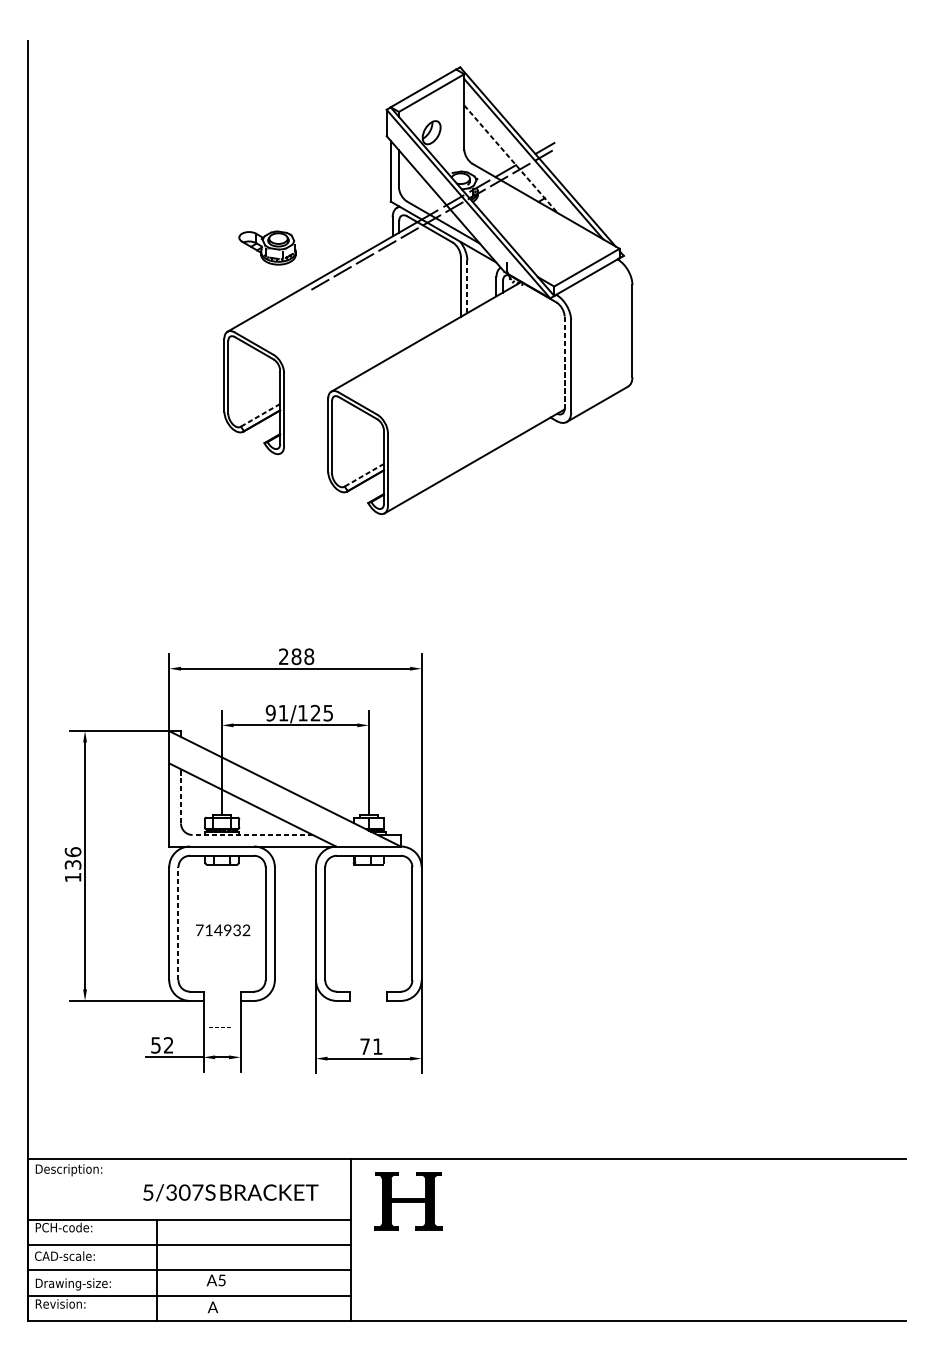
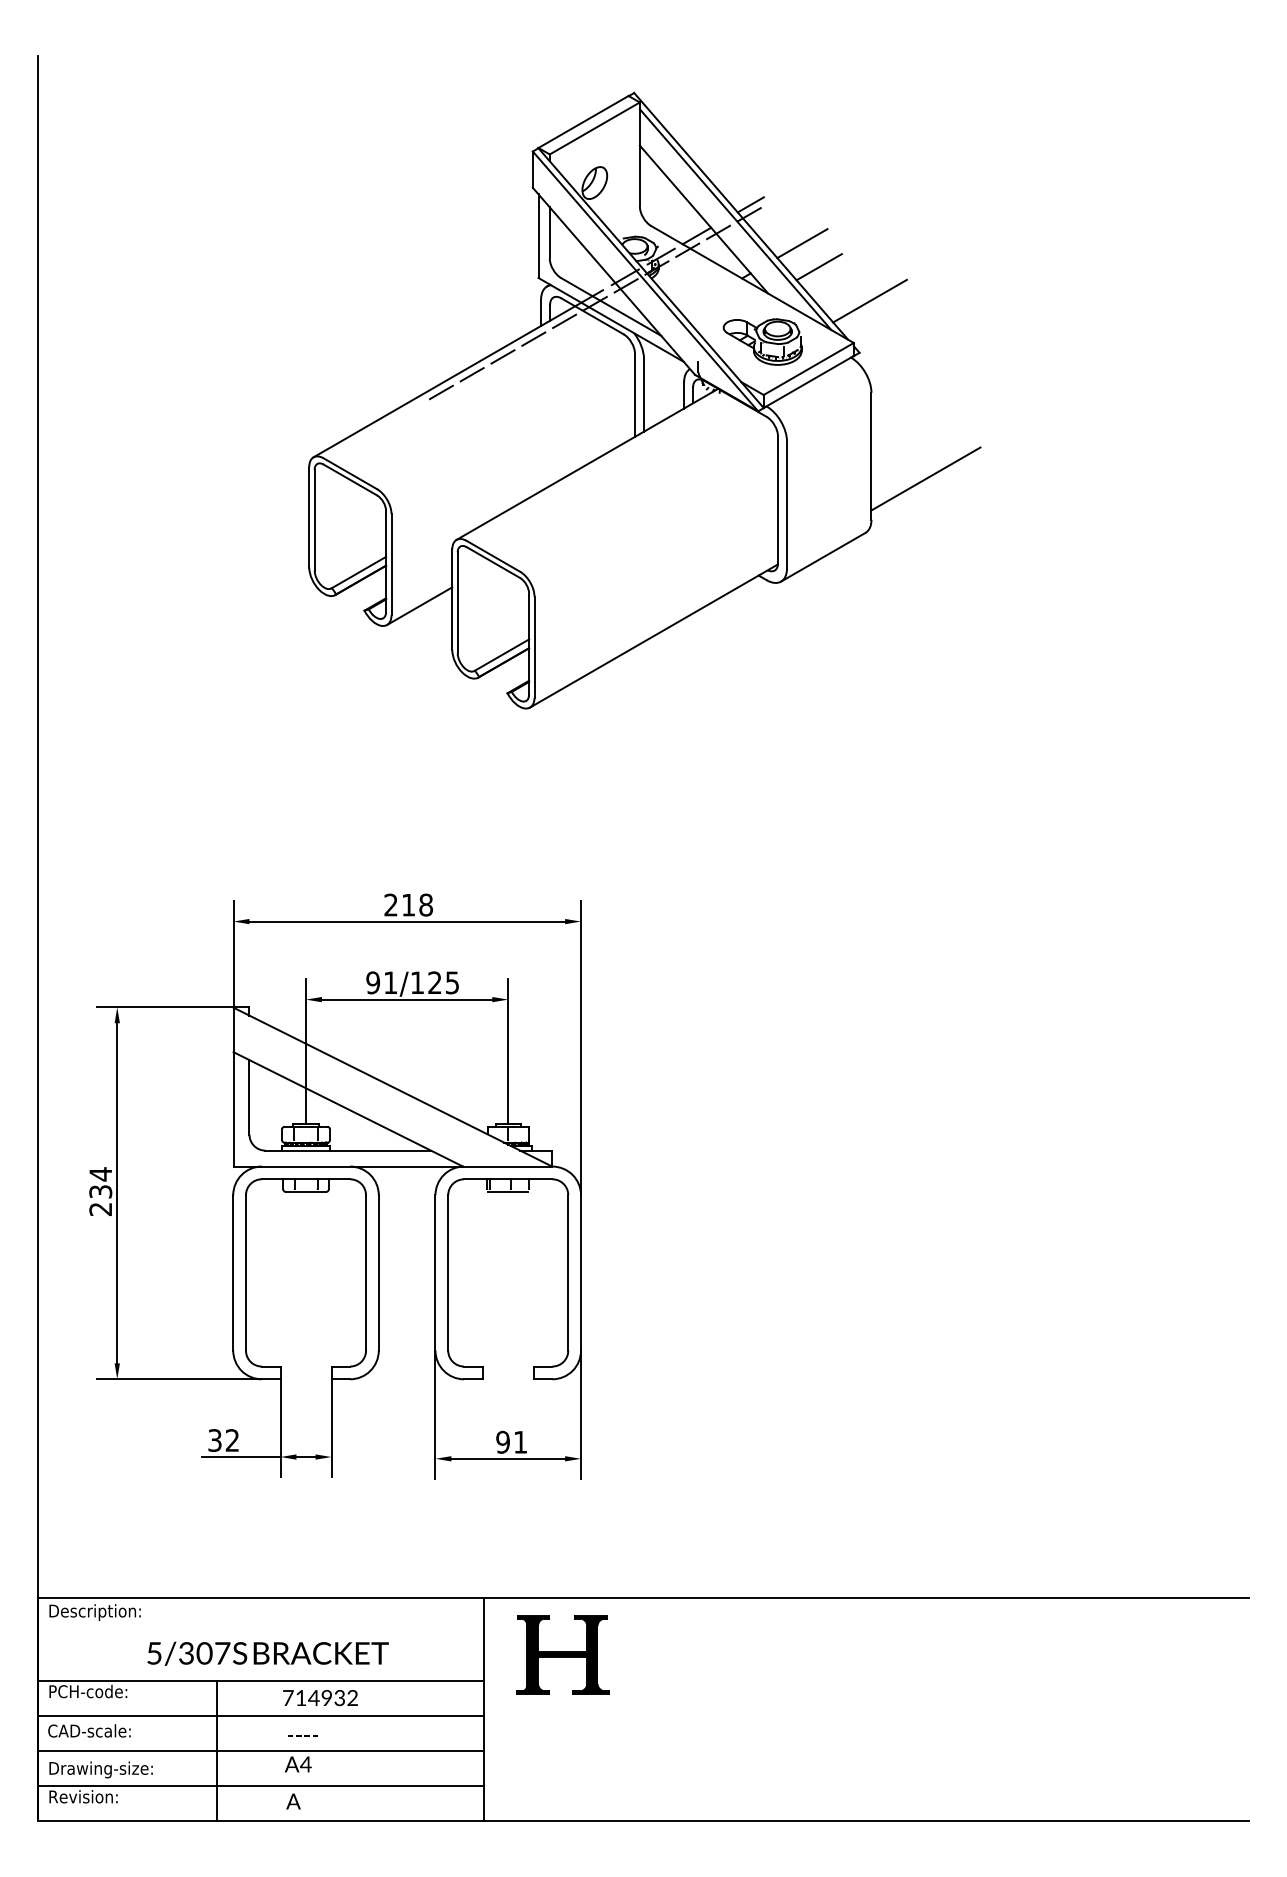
line: (511, 159) -> (704, 219), dashed -> solid
line: (582, 176) -> (802, 243), added
line: (594, 193) -> (818, 267), added
line: (631, 217) -> (869, 300), added
part: (267, 247) -> (762, 341), moved
line: (467, 286) -> (644, 394), dashed -> solid
line: (671, 347) -> (925, 478), added
line: (564, 363) -> (778, 500), dashed -> solid
line: (260, 415) -> (358, 572), dashed -> solid
line: (304, 440) -> (419, 606), added
line: (363, 475) -> (501, 655), dashed -> solid
text: (296, 656) -> (408, 904), 288 -> 218
line: (181, 795) -> (249, 1096), dashed -> solid
line: (252, 834) -> (348, 1150), dashed -> solid
text: (72, 864) -> (100, 1191), 136 -> 234
line: (178, 923) -> (245, 1272), dashed -> solid
text: (223, 930) -> (320, 1698), moved
text: (219, 1027) -> (302, 1735), moved
text: (156, 1045) -> (215, 1440), 52 -> 32
text: (364, 1046) -> (502, 1441), 71 -> 91
text: (230, 1192) -> (267, 1653), moved
text: (221, 1280) -> (305, 1764), A5 -> A4

